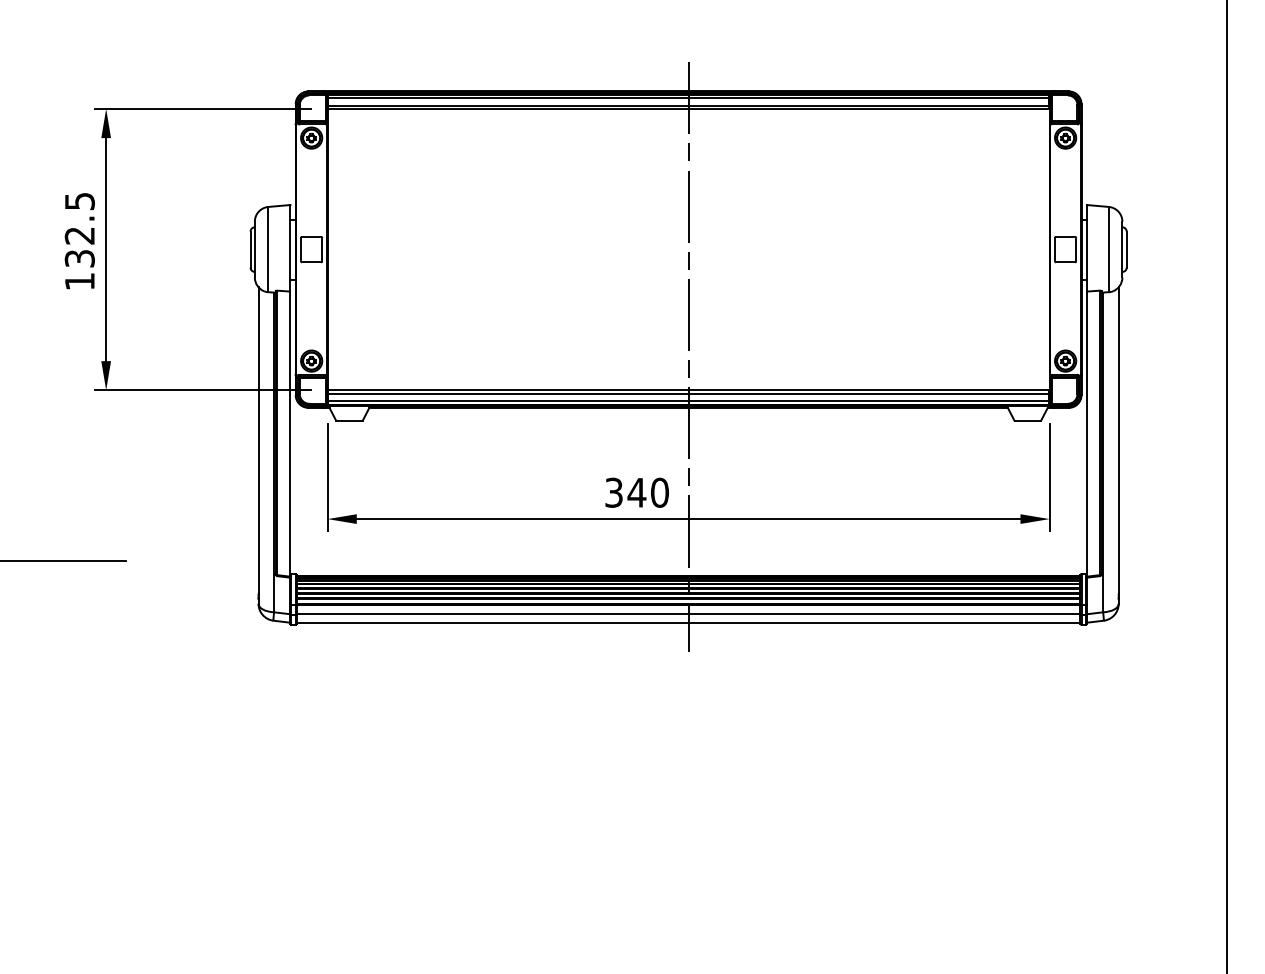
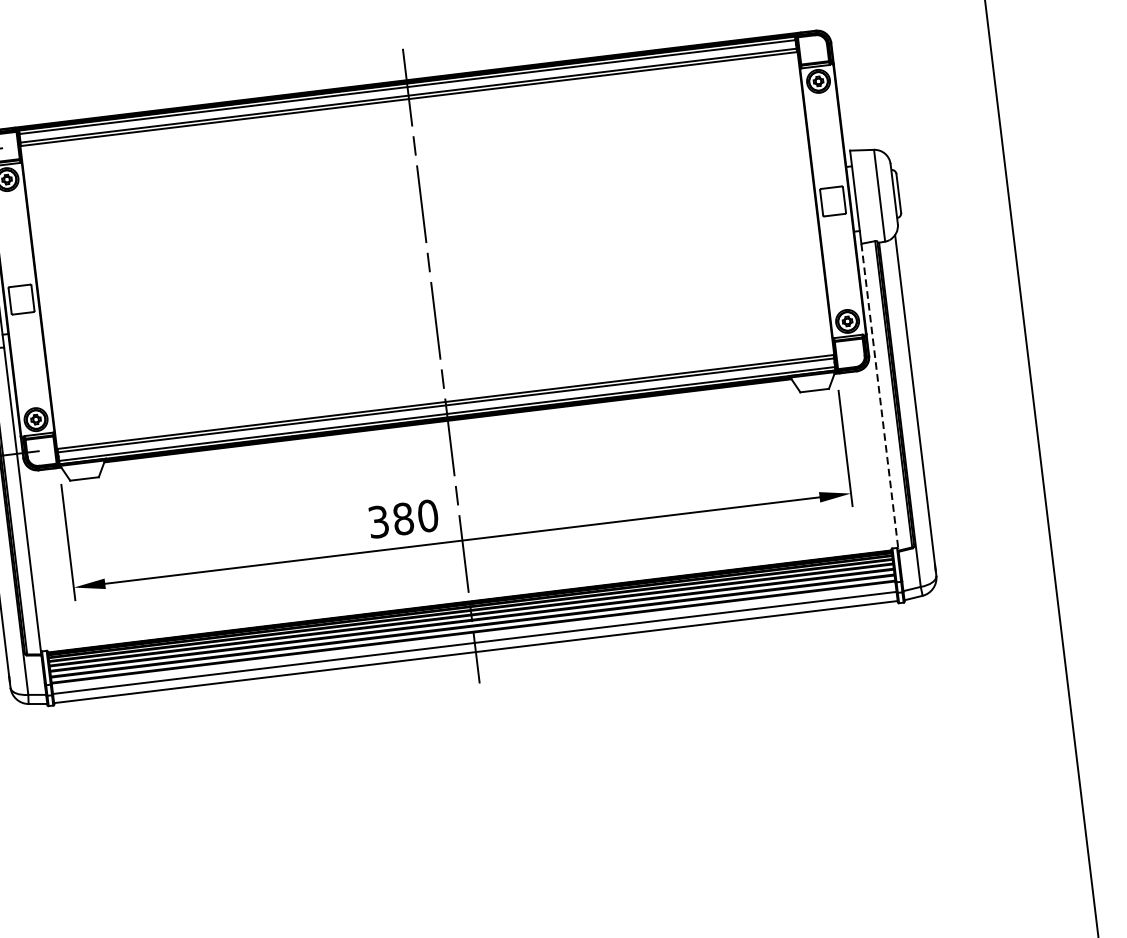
line: (1086, 434) -> (879, 397), solid -> dashed
text: (636, 492) -> (402, 518), 340 -> 380

